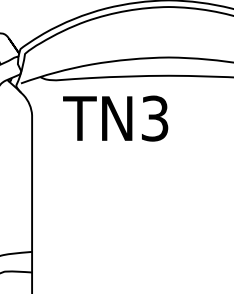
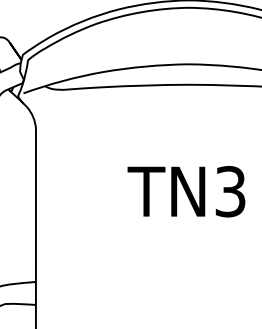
text: (115, 118) -> (186, 191), moved

